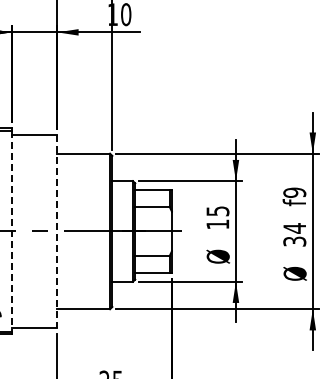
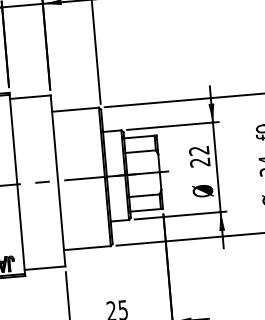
text: (217, 217) -> (199, 156), 15 -> 22
line: (11, 231) -> (17, 184), dashed -> solid
line: (57, 231) -> (58, 180), dashed -> solid

